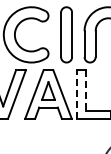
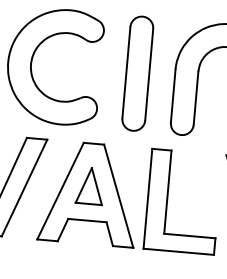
line: (86, 91) -> (168, 194), dashed -> solid
line: (76, 94) -> (147, 198), dashed -> solid

